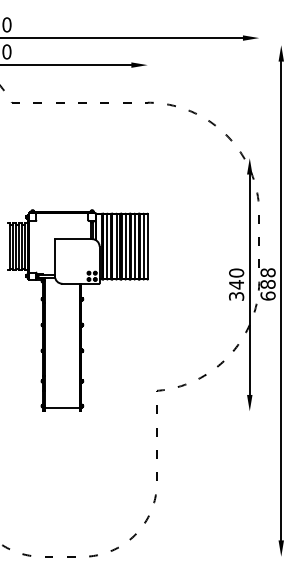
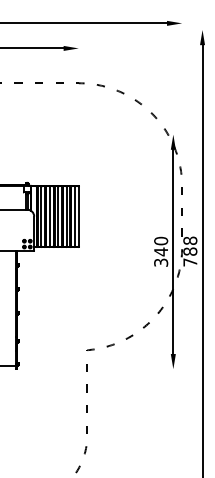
text: (267, 295) -> (189, 261), 688 -> 788

